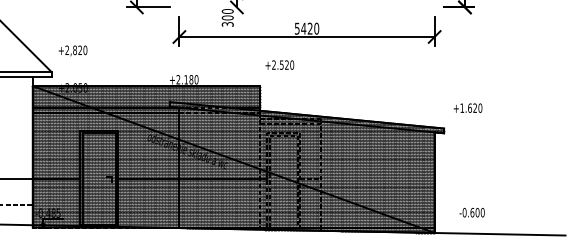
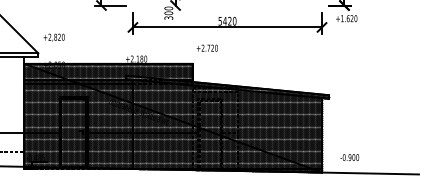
text: (281, 64) -> (208, 47), +2.520 -> +2.720
text: (467, 107) -> (346, 18), moved
text: (472, 212) -> (350, 157), -0.600 -> -0.900

